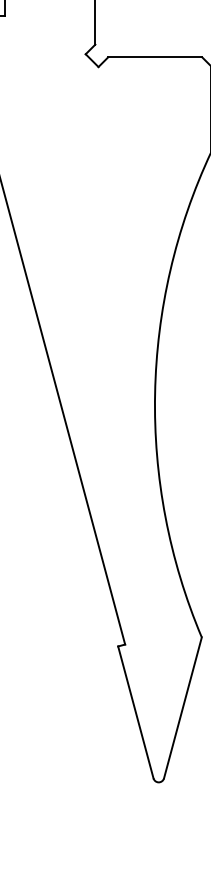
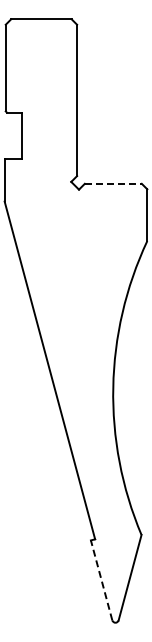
line: (155, 56) -> (113, 183), solid -> dashed
line: (135, 710) -> (101, 579), solid -> dashed

